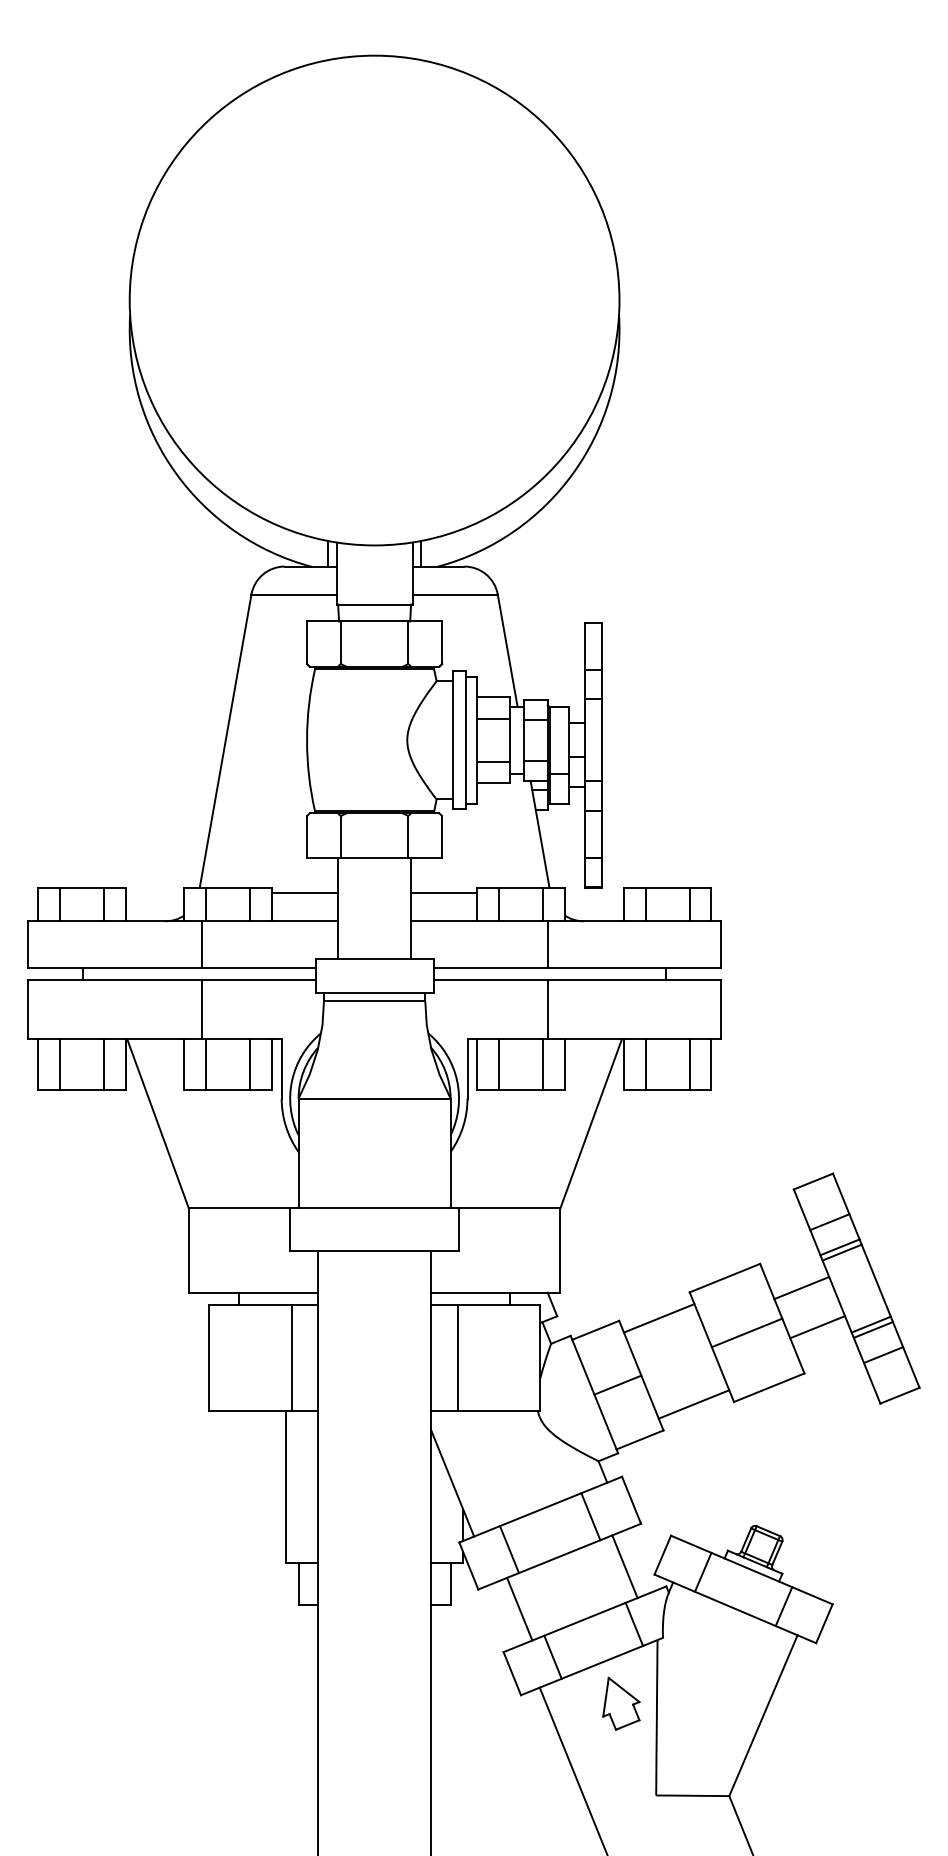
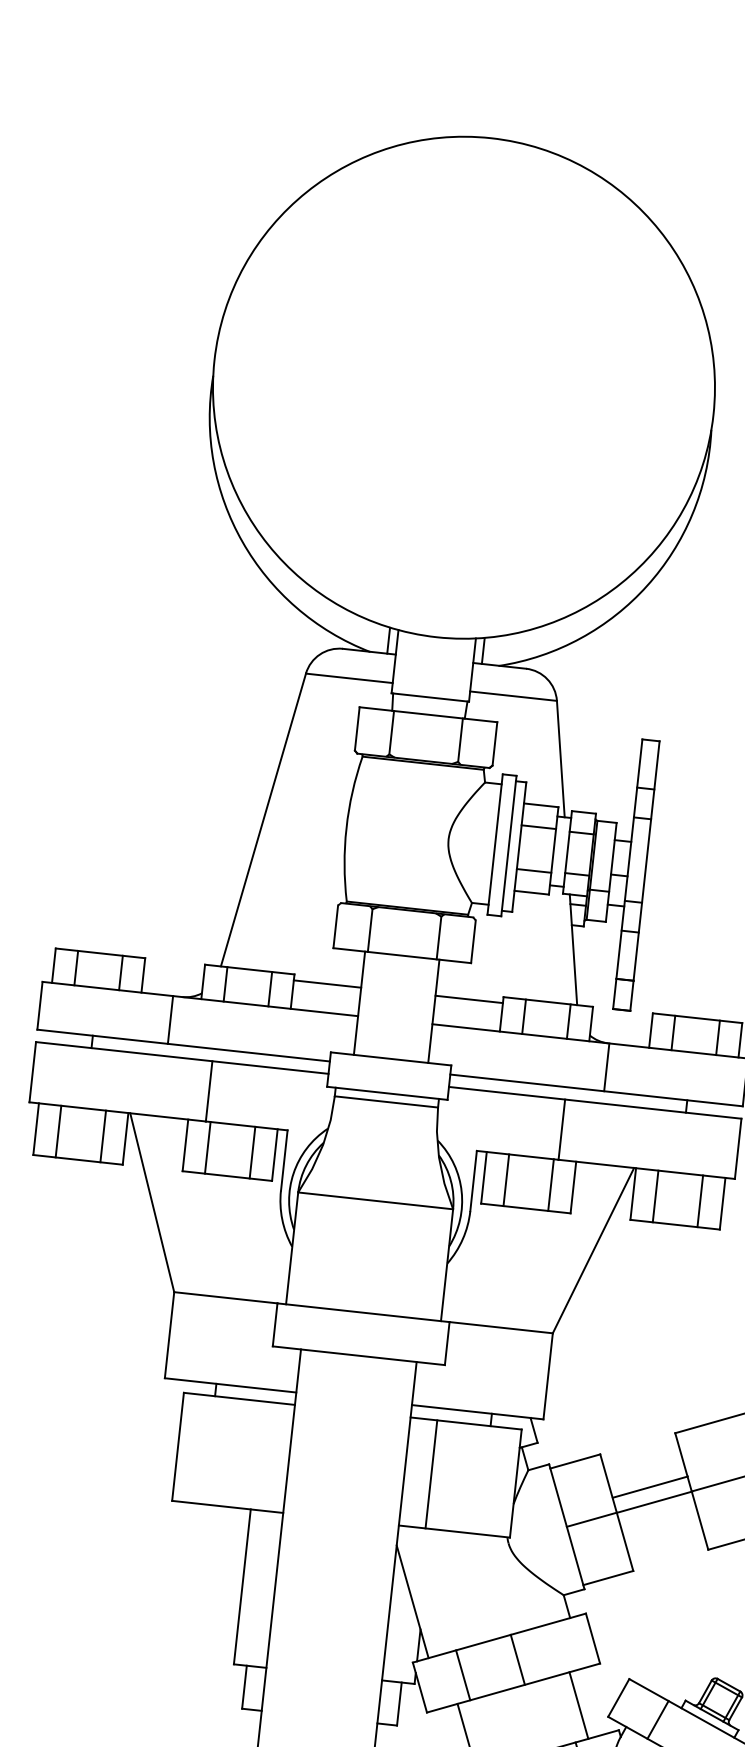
line: (201, 944) -> (170, 1019), moved
line: (547, 944) -> (606, 1067), moved
line: (658, 1318) -> (649, 1487), moved
line: (291, 1358) -> (262, 1456), removed
line: (693, 1404) -> (654, 1502), moved
line: (590, 1516) -> (517, 1659), moved

